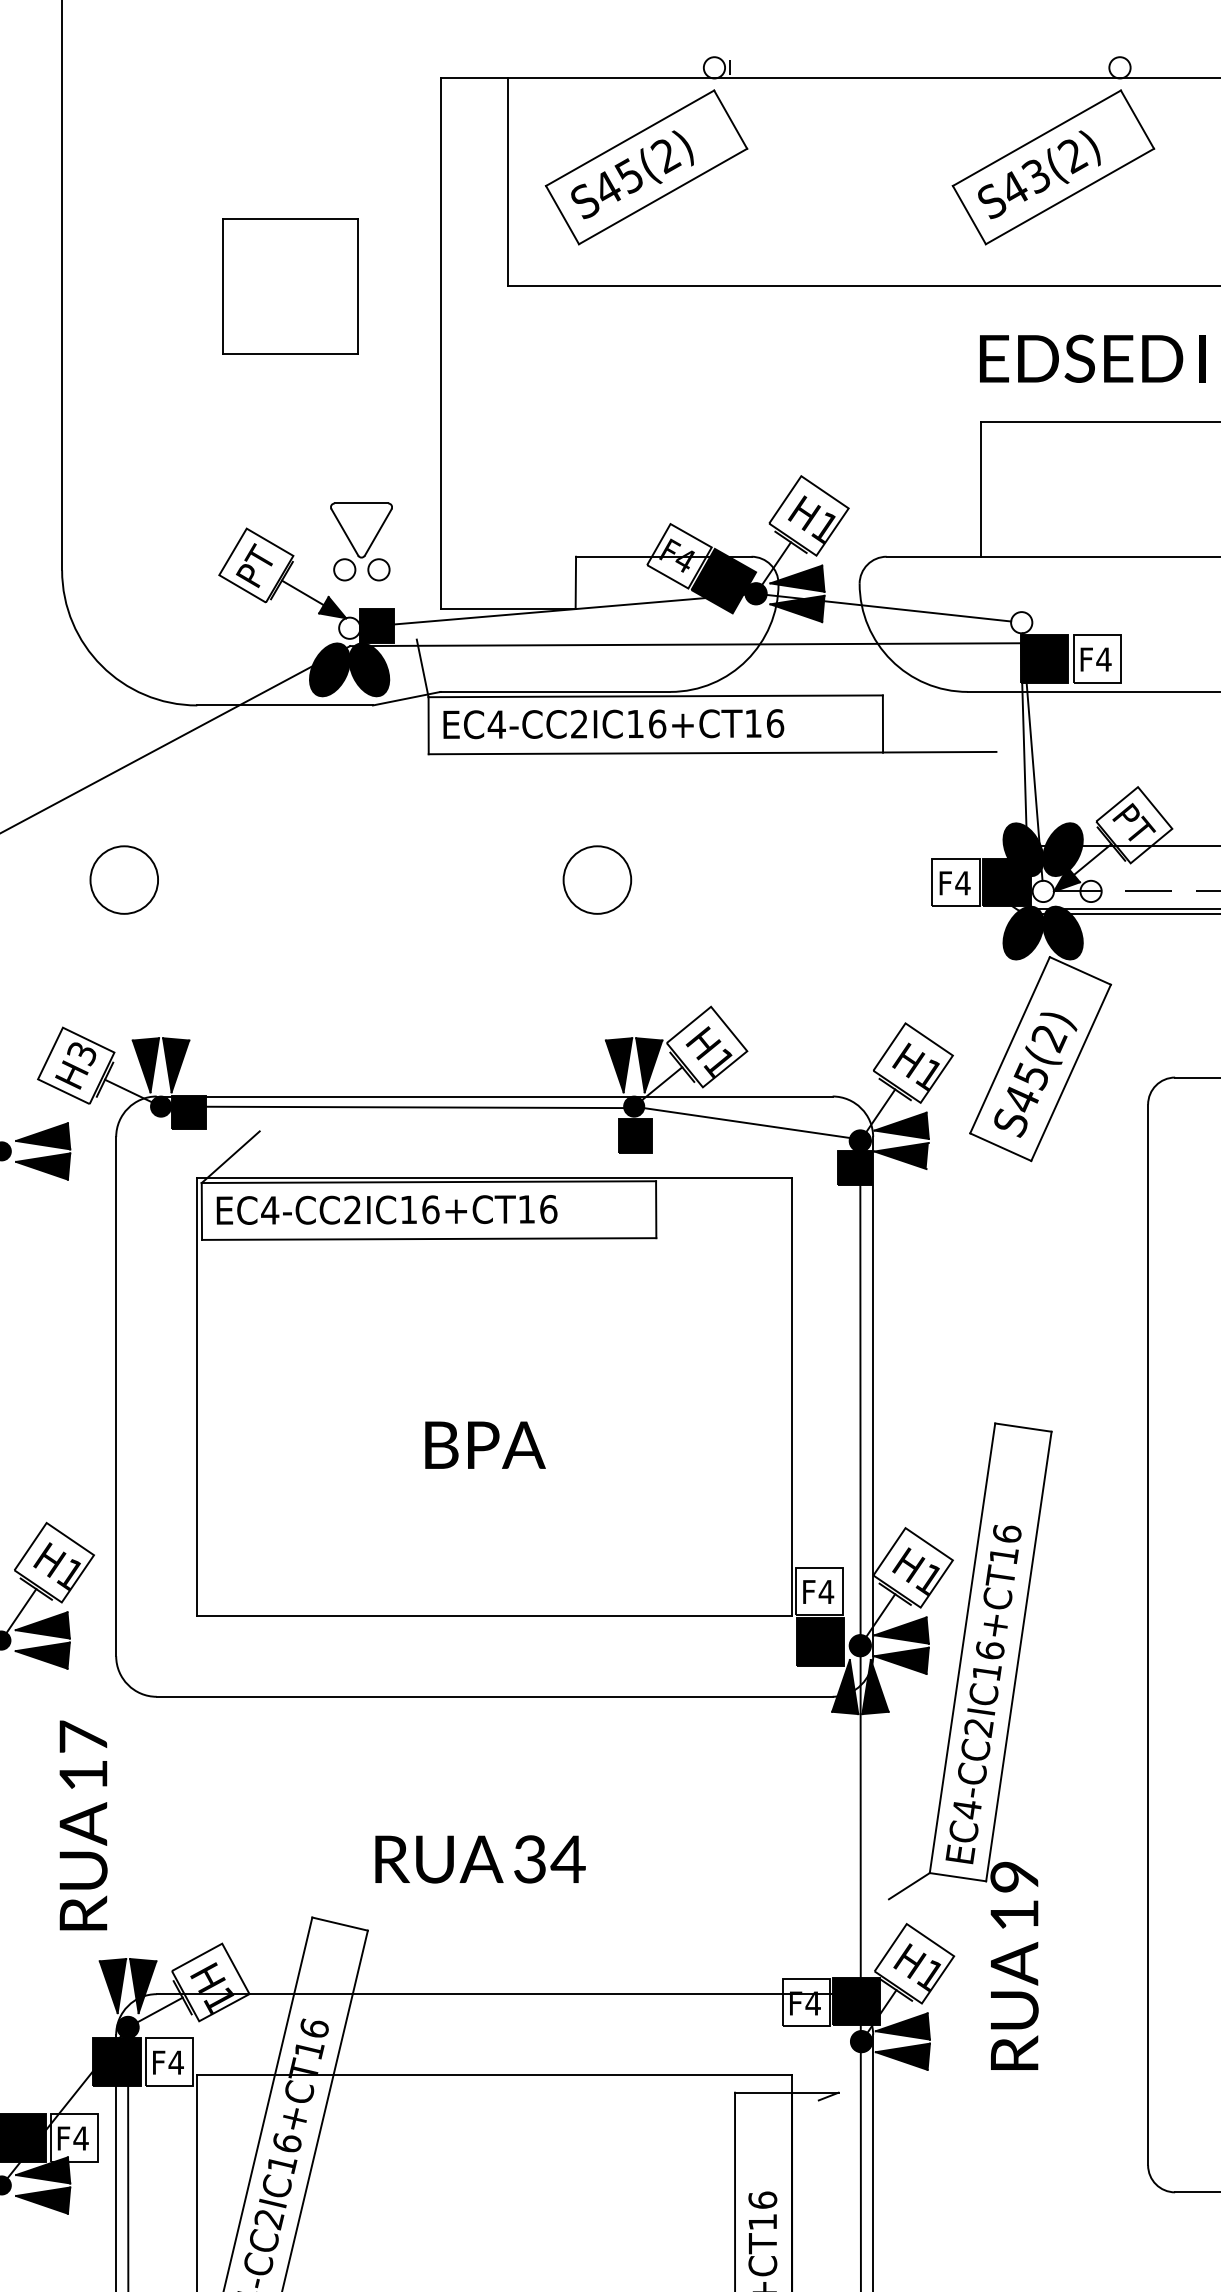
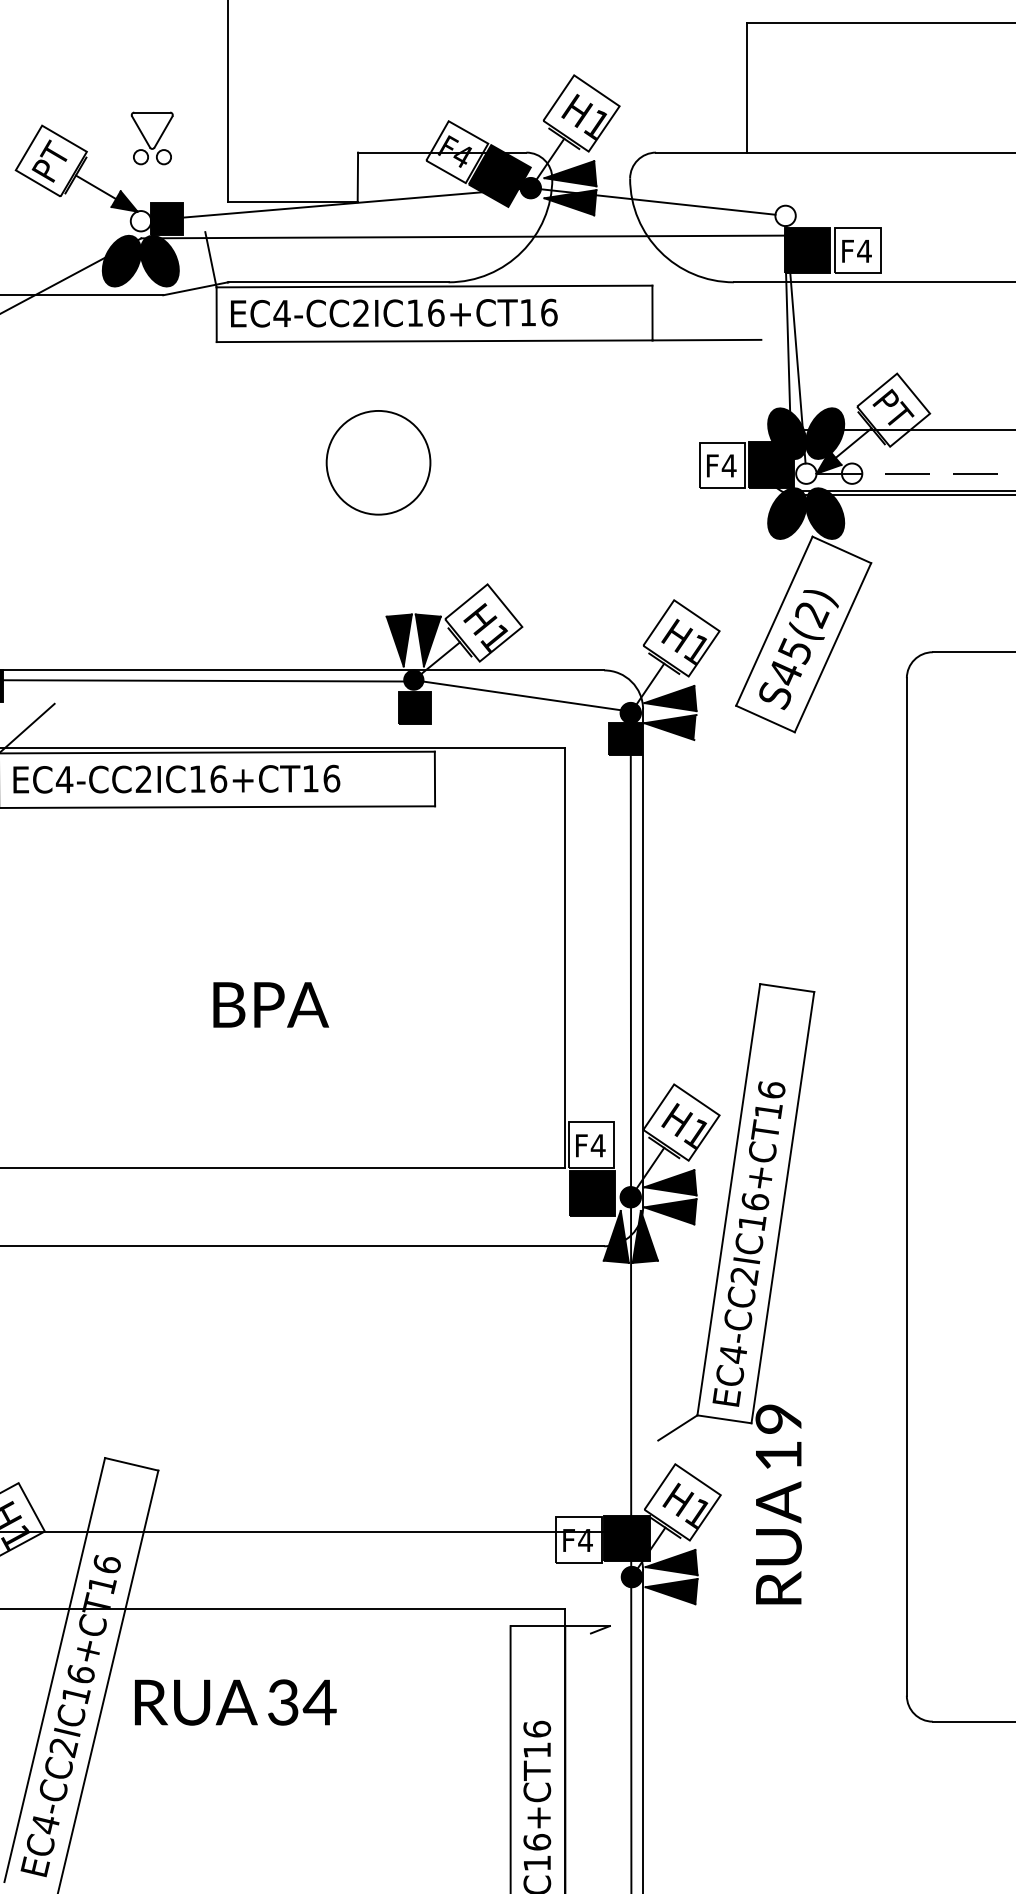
part: (361, 541) -> (152, 138), size x0.7
circle: (597, 879) -> (378, 462), size x1.6
text: (480, 1859) -> (235, 1702), moved

